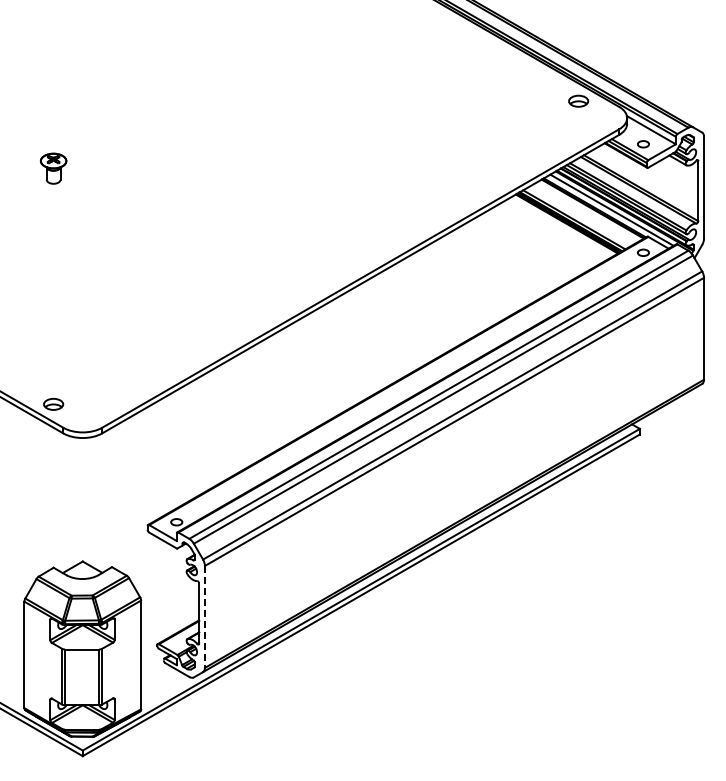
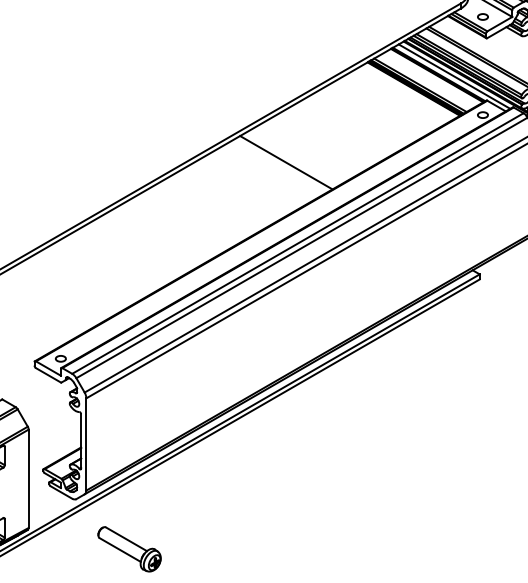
line: (425, 304) -> (285, 161), added
line: (204, 616) -> (85, 444), dashed -> solid
part: (252, 732) -> (129, 548), added

